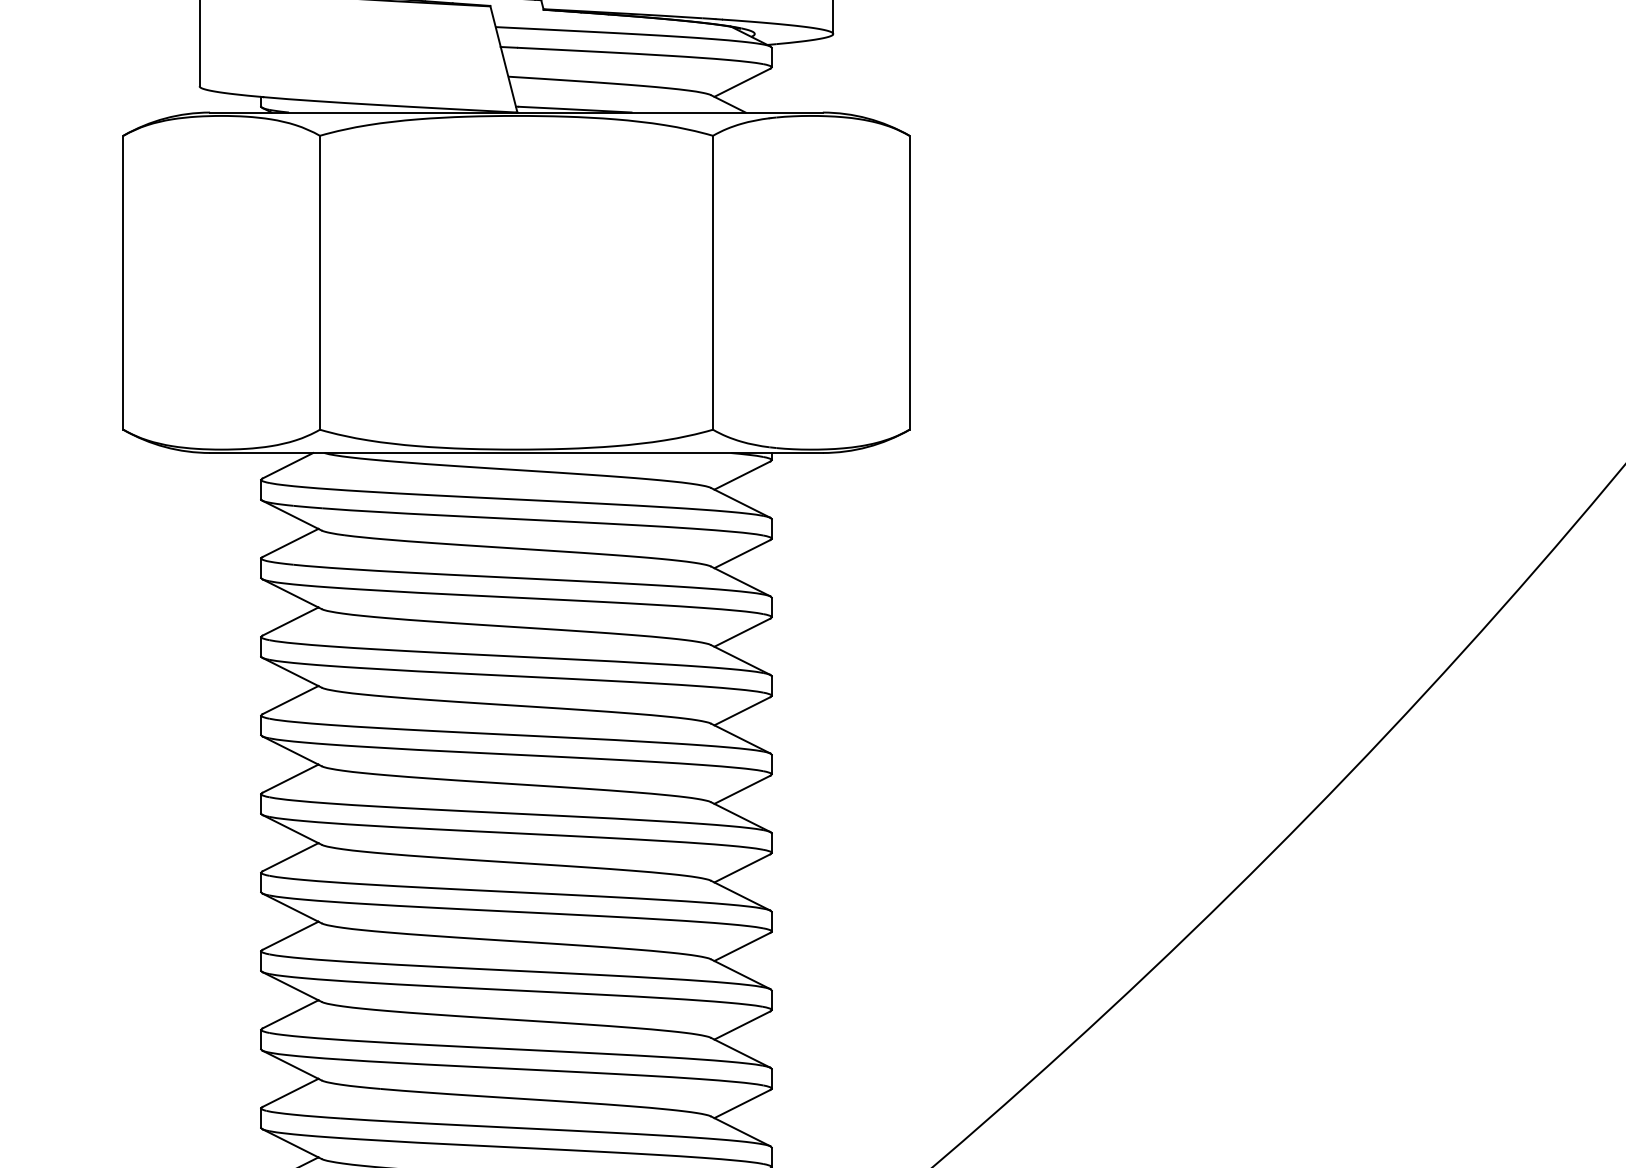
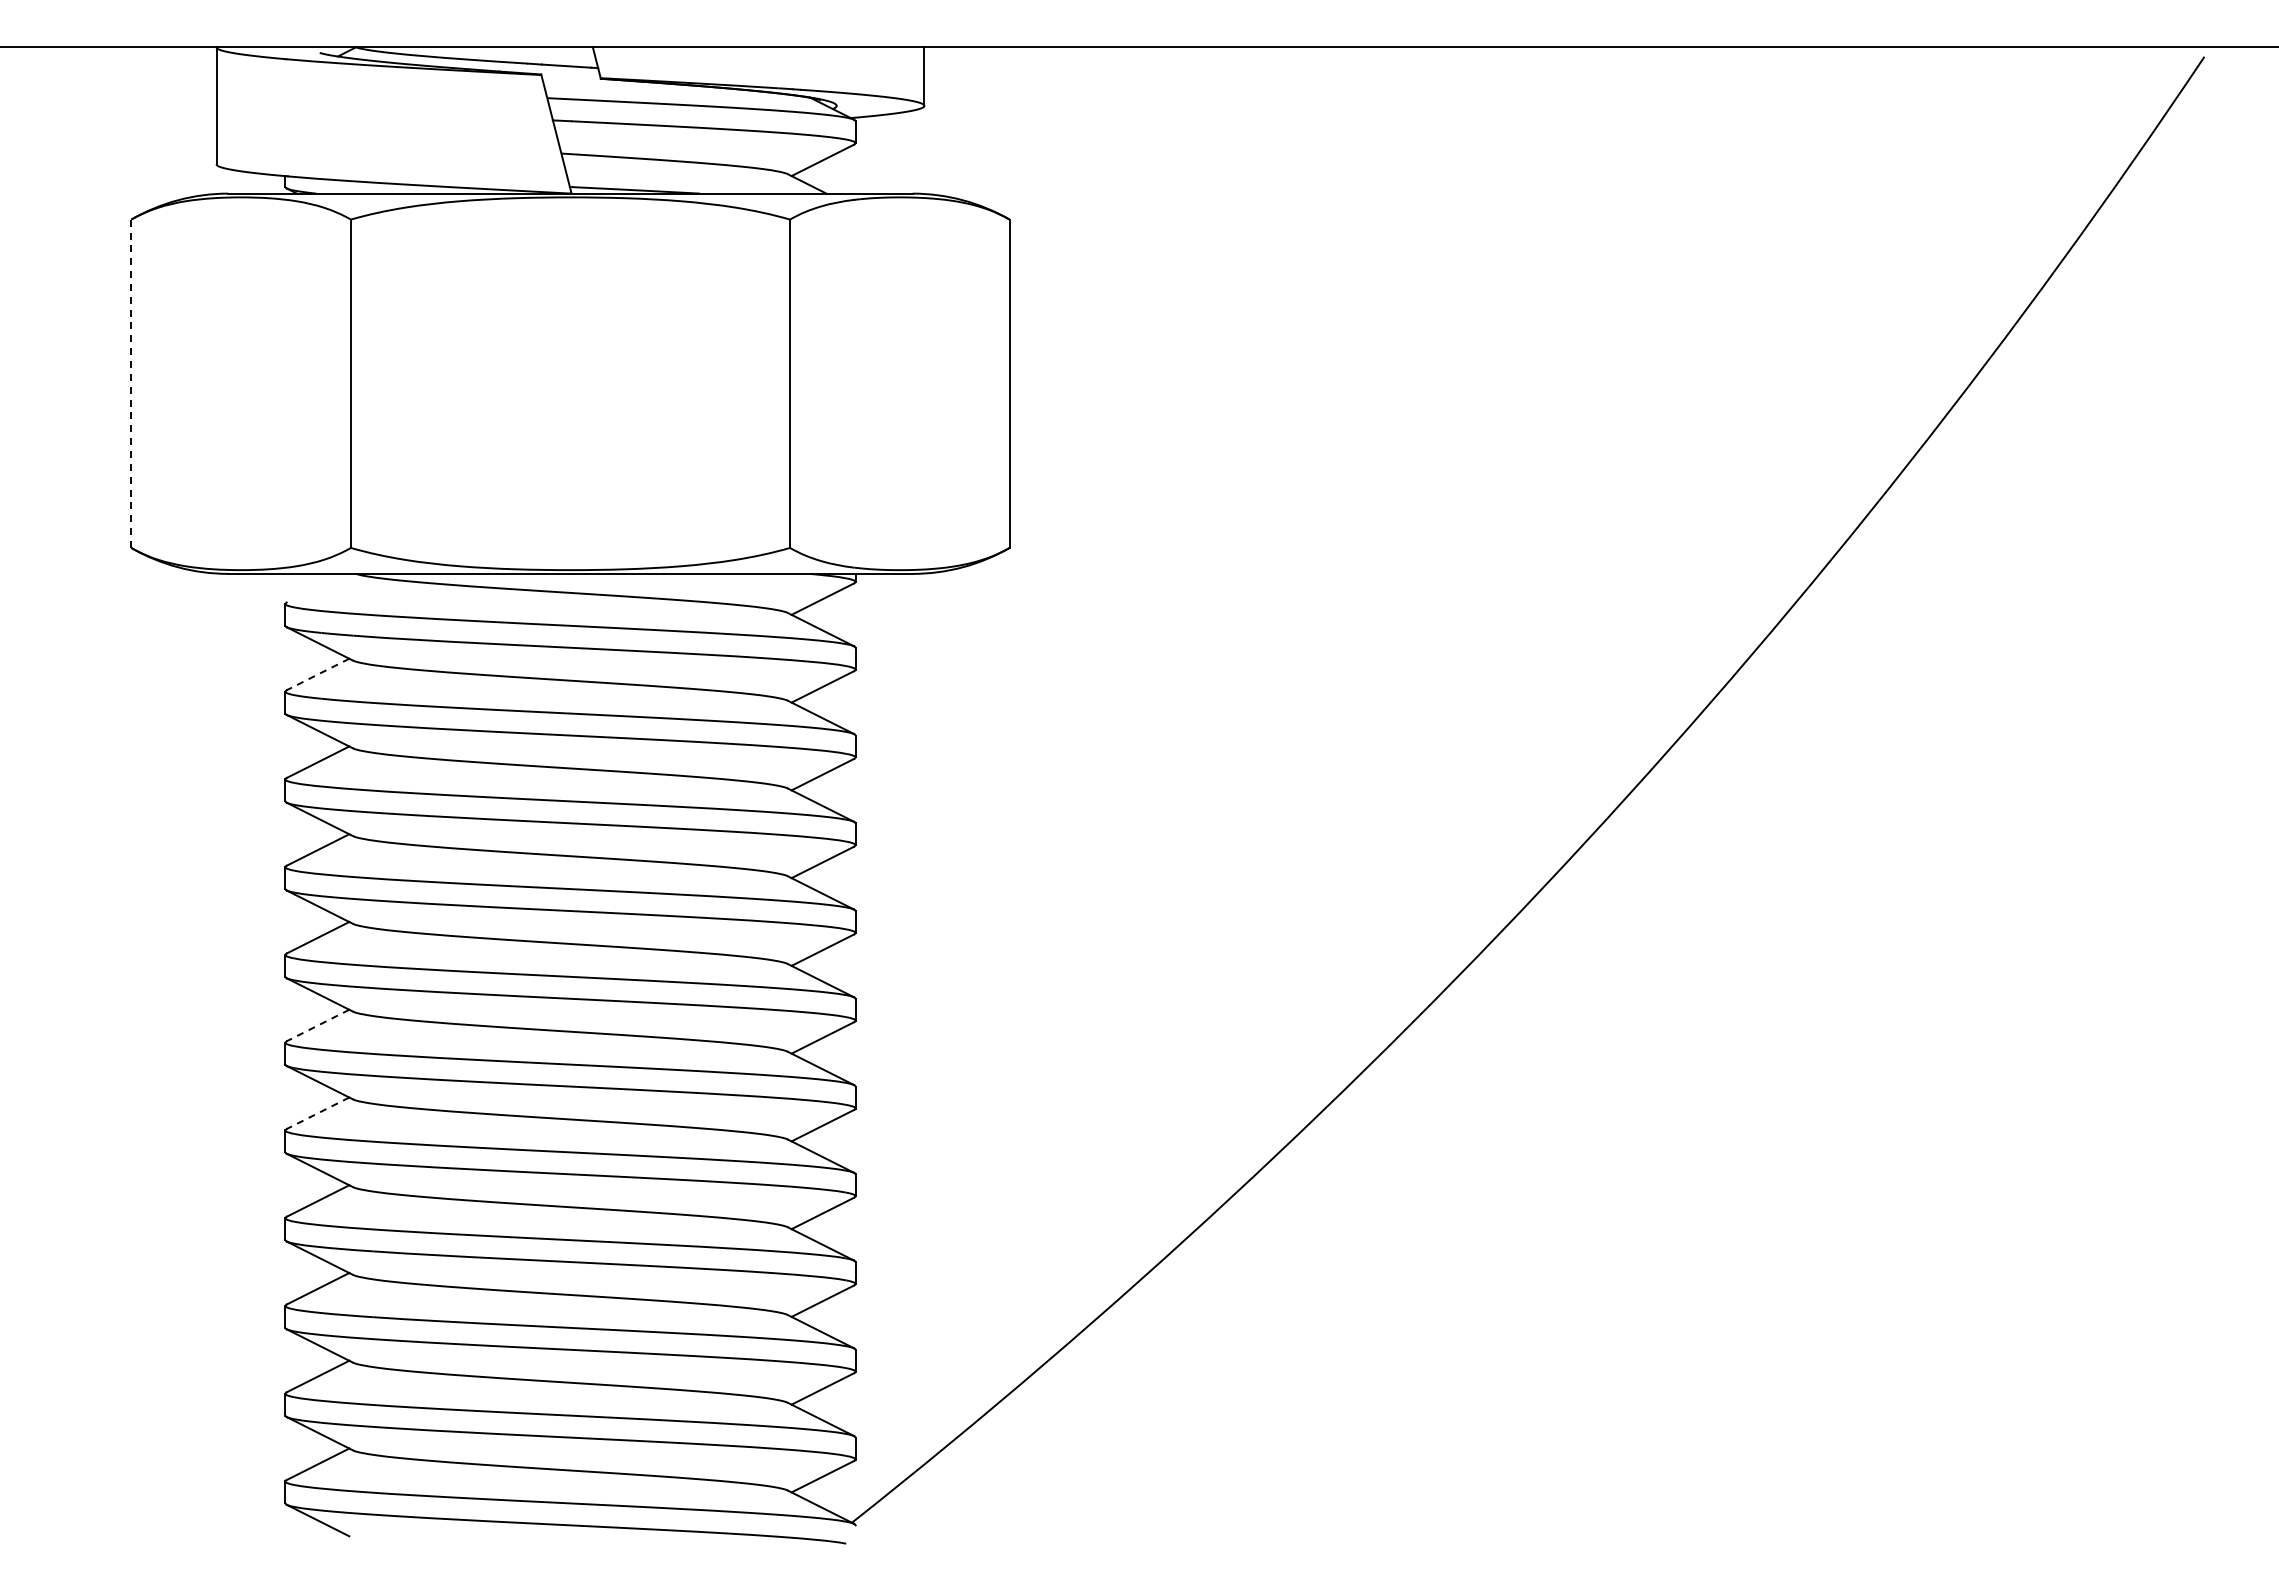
line: (123, 282) -> (131, 383), solid -> dashed
line: (287, 465) -> (314, 587), removed
line: (289, 543) -> (317, 674), solid -> dashed
line: (289, 857) -> (317, 1025), solid -> dashed
line: (289, 936) -> (317, 1113), solid -> dashed

